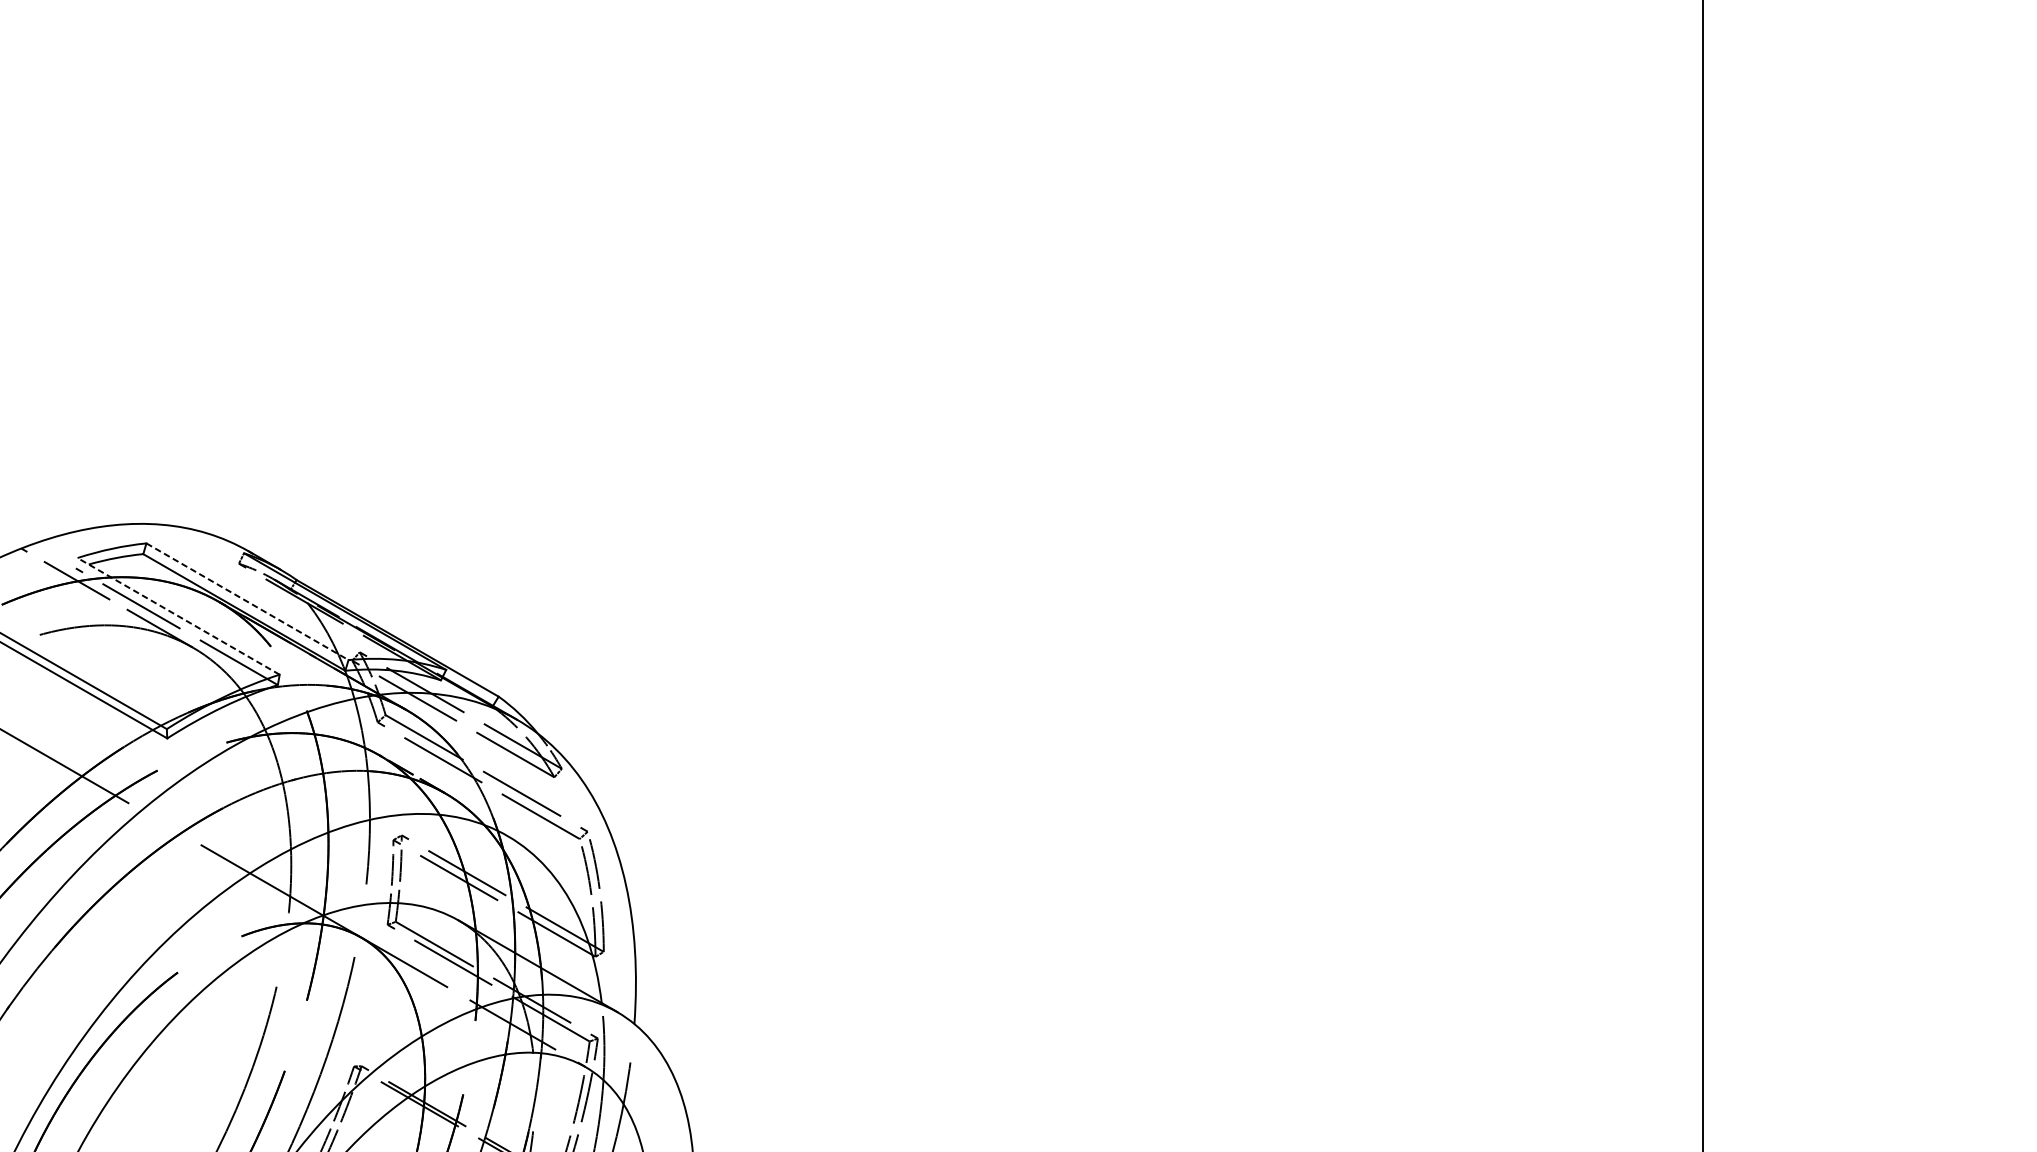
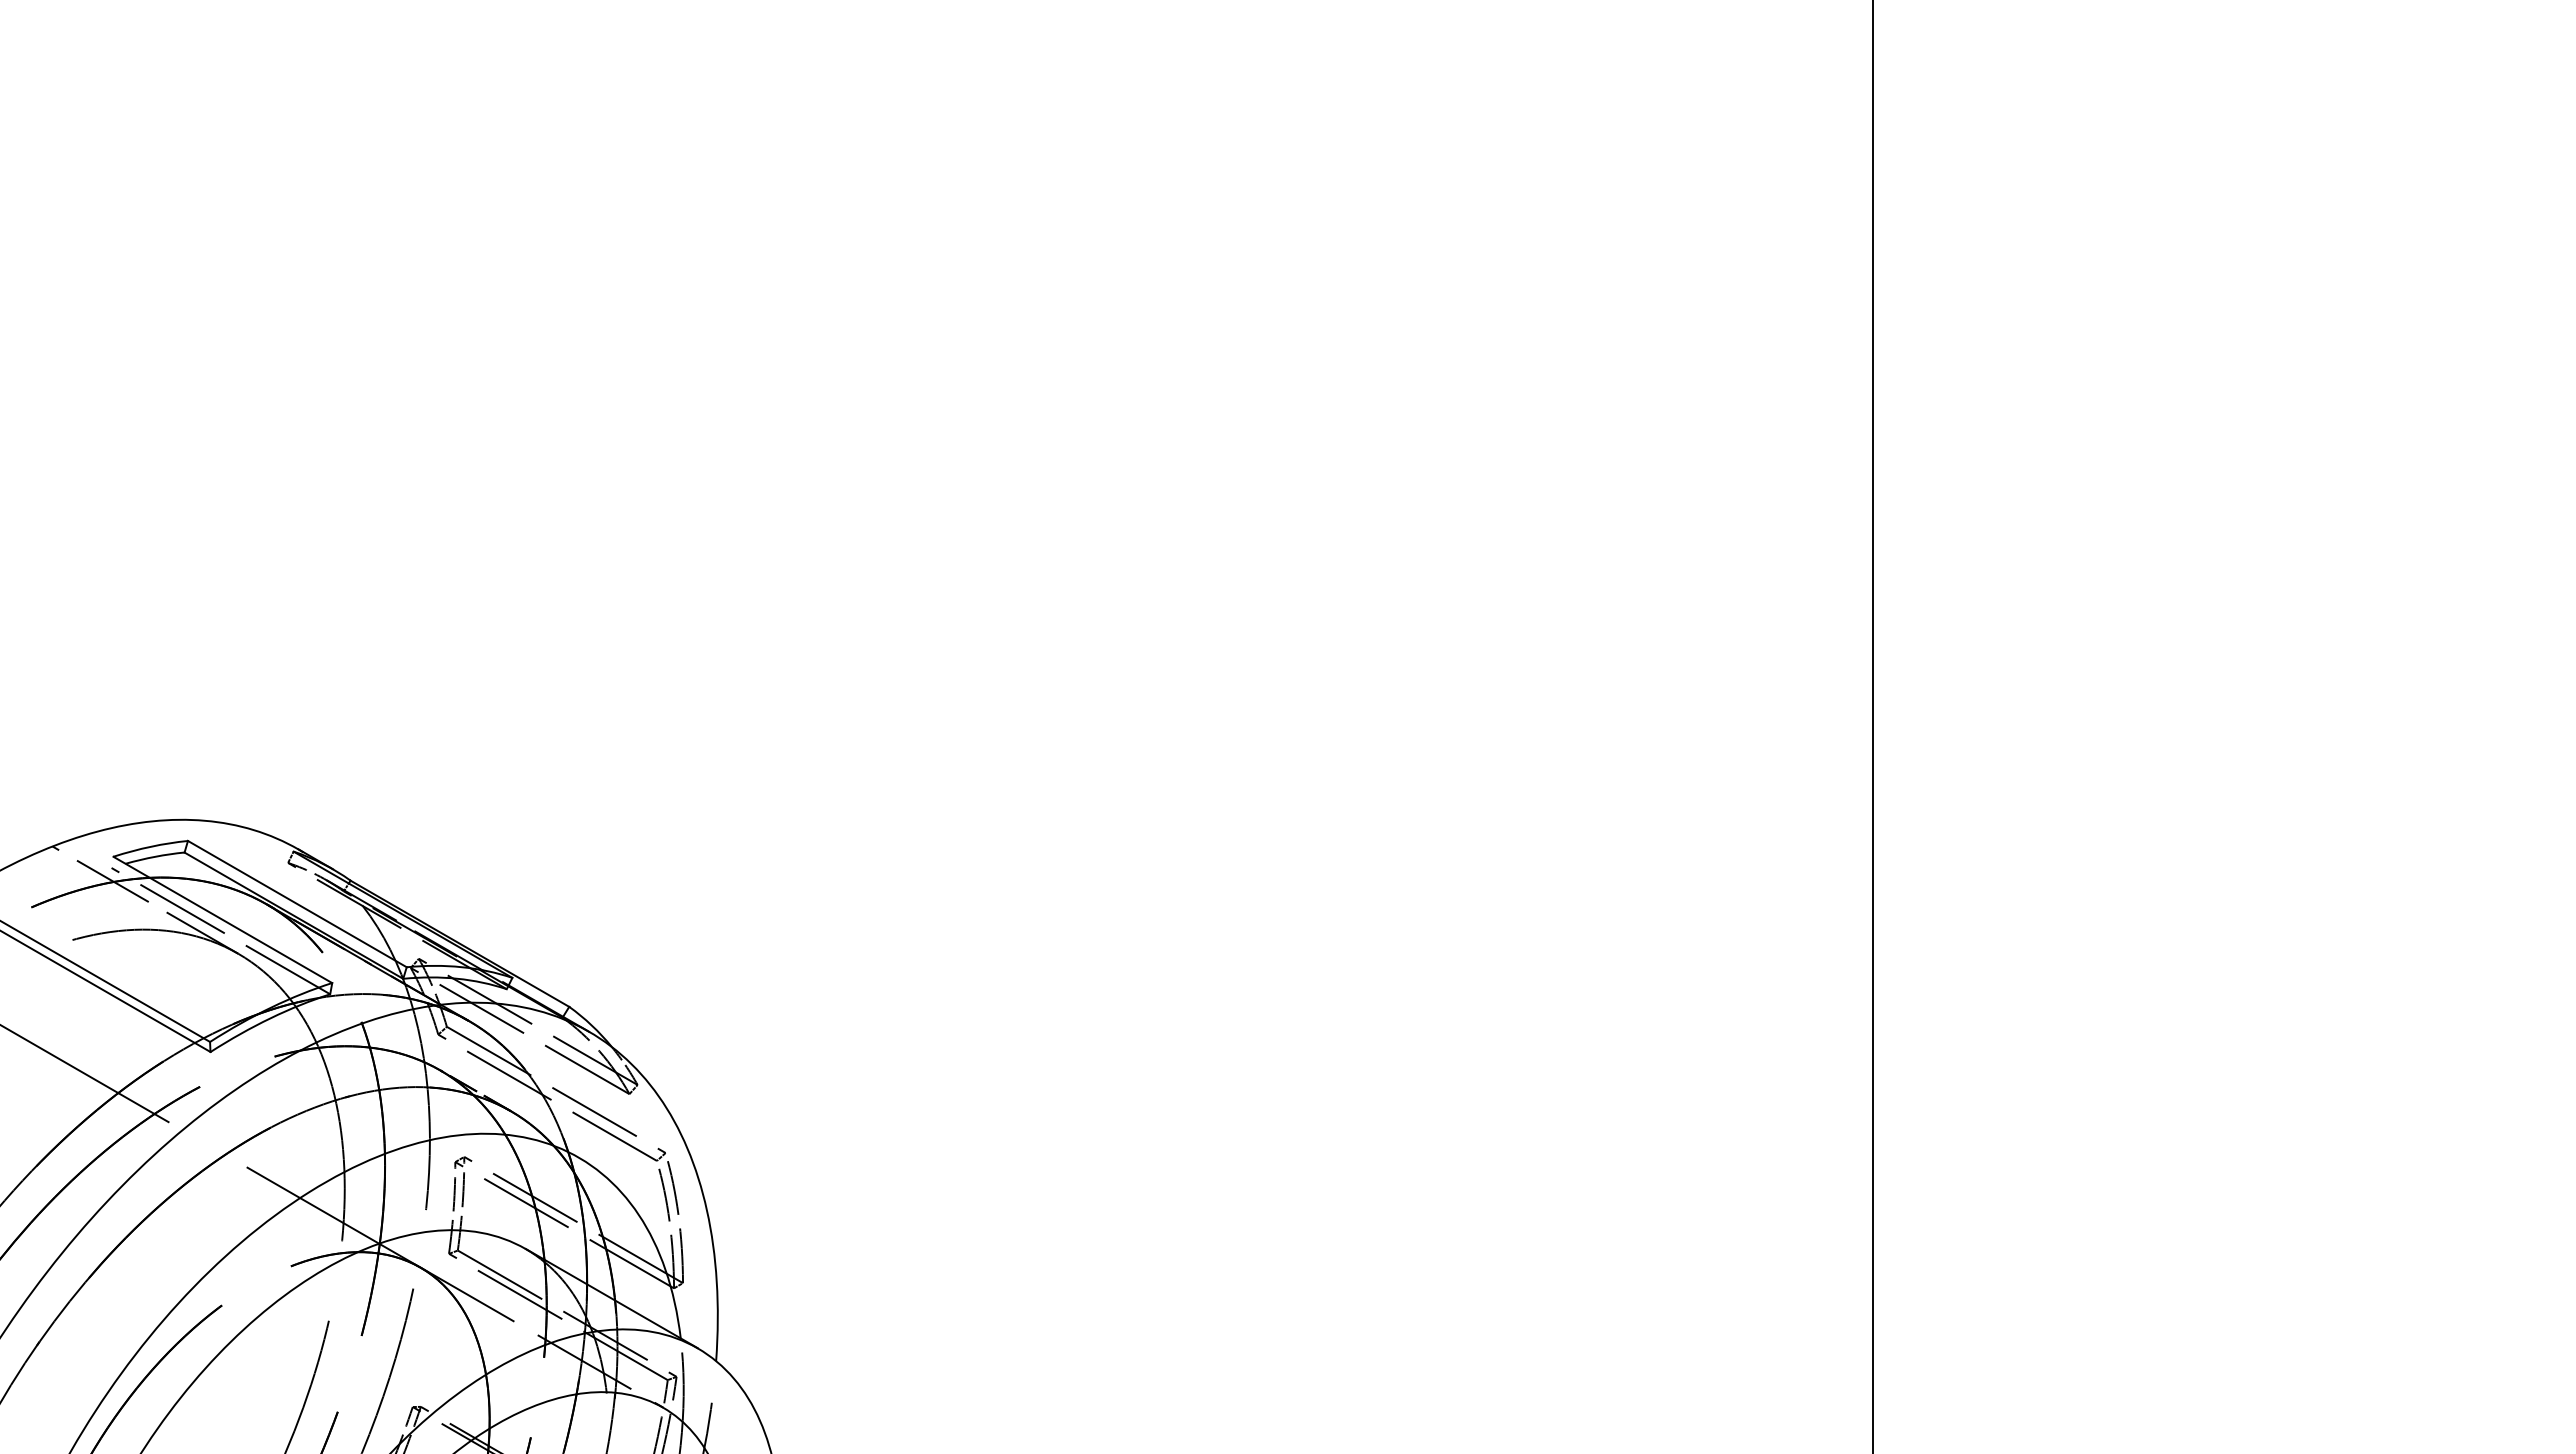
line: (247, 602) -> (297, 904), dashed -> solid
line: (178, 615) -> (222, 919), dashed -> solid

